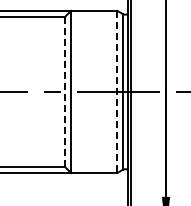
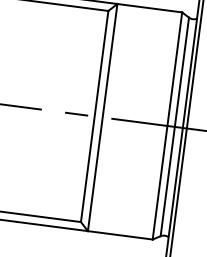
line: (65, 92) -> (94, 117), dashed -> solid
line: (117, 92) -> (167, 126), dashed -> solid

